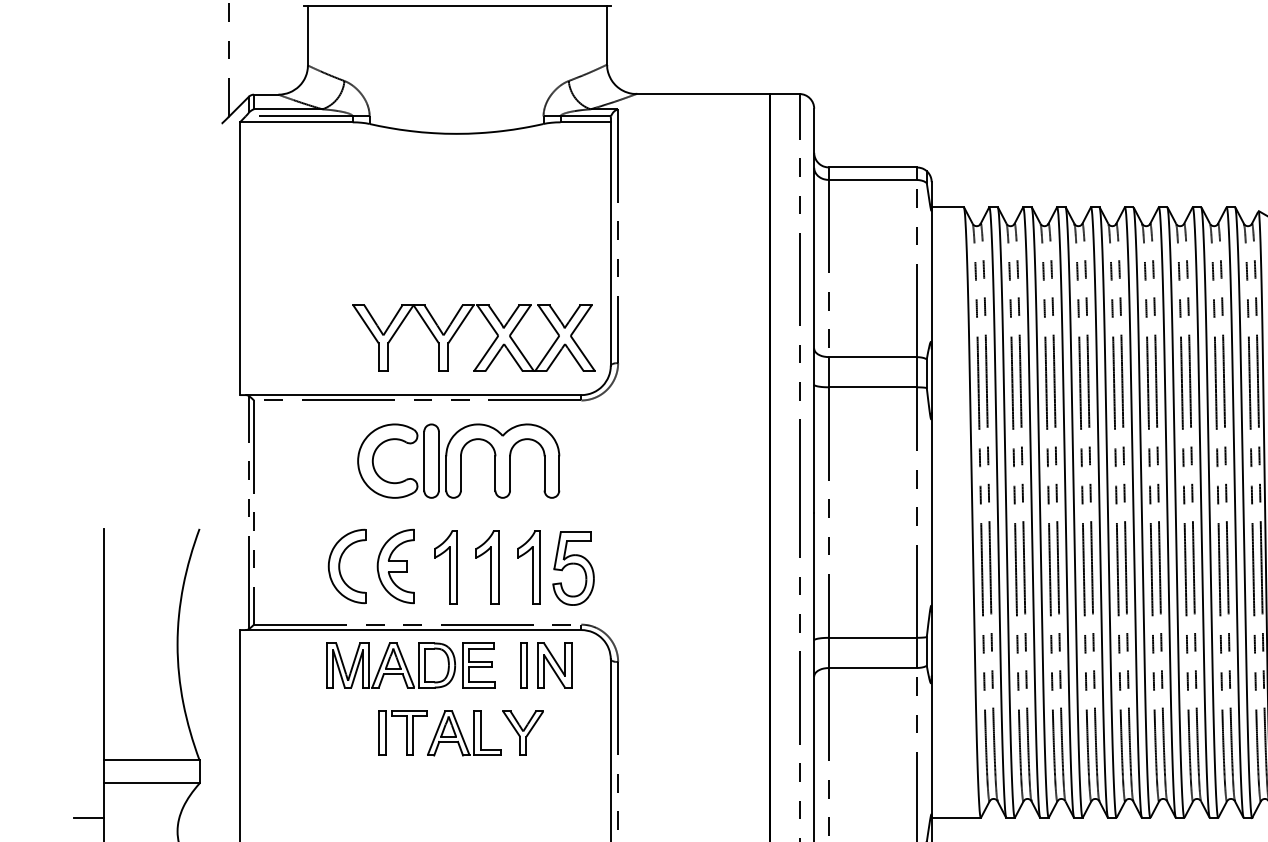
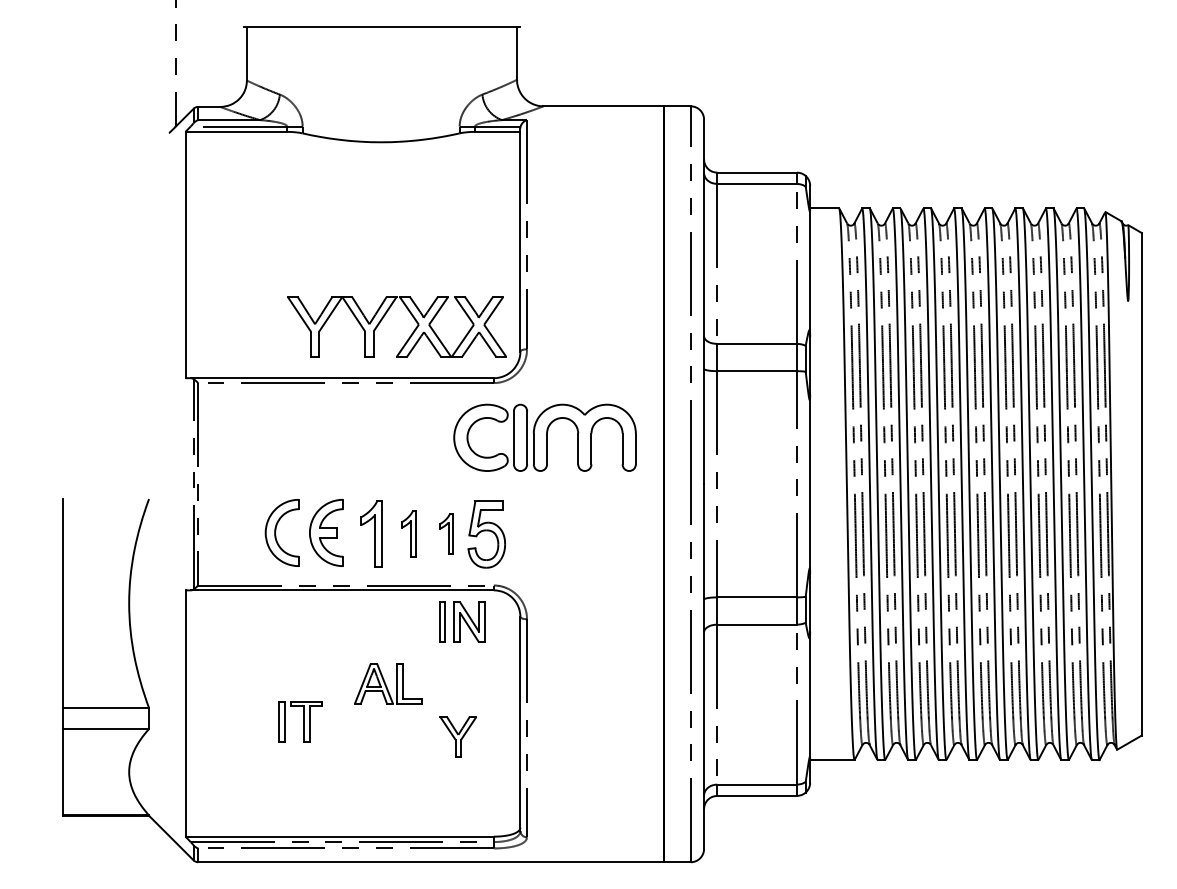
part: (458, 460) -> (544, 437), moved
part: (486, 567) -> (408, 533), size x0.7
part: (528, 567) -> (446, 533), size x0.6
part: (410, 665) -> (339, 622), removed
part: (402, 733) -> (300, 721), moved
part: (522, 733) -> (457, 736), moved
line: (88, 818) -> (48, 760), removed

